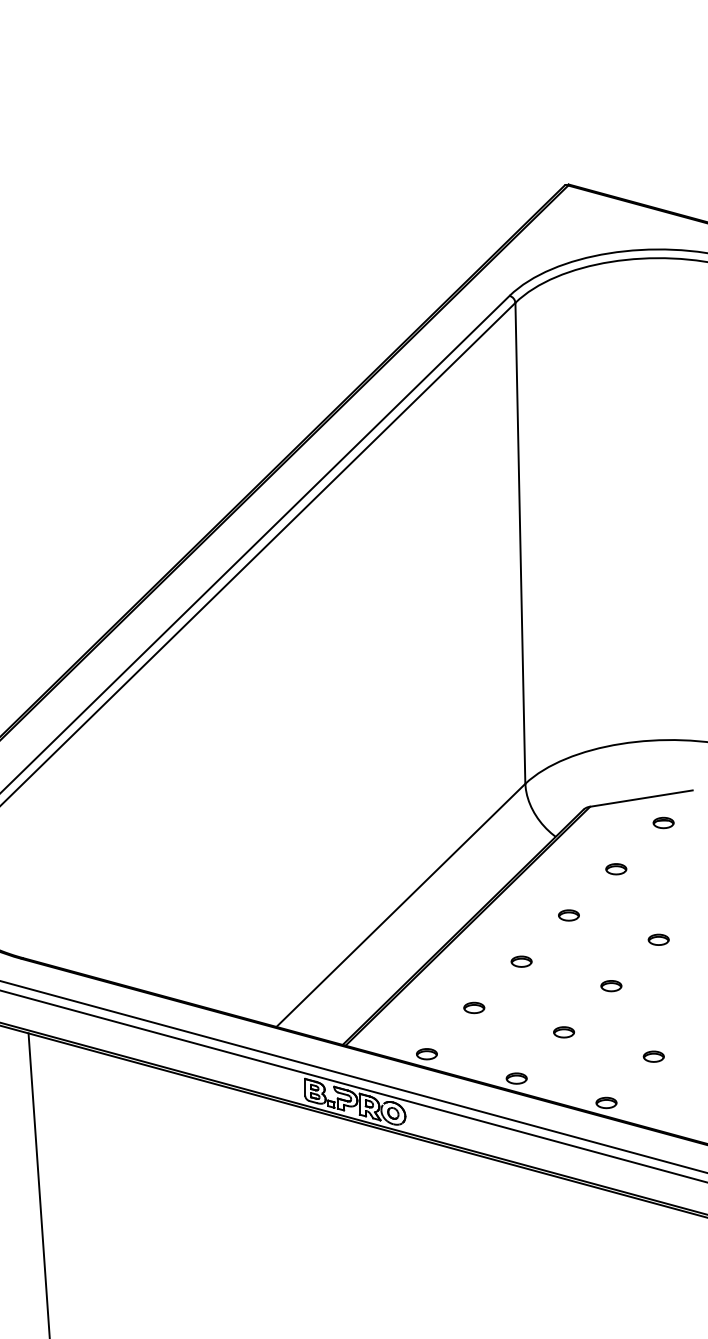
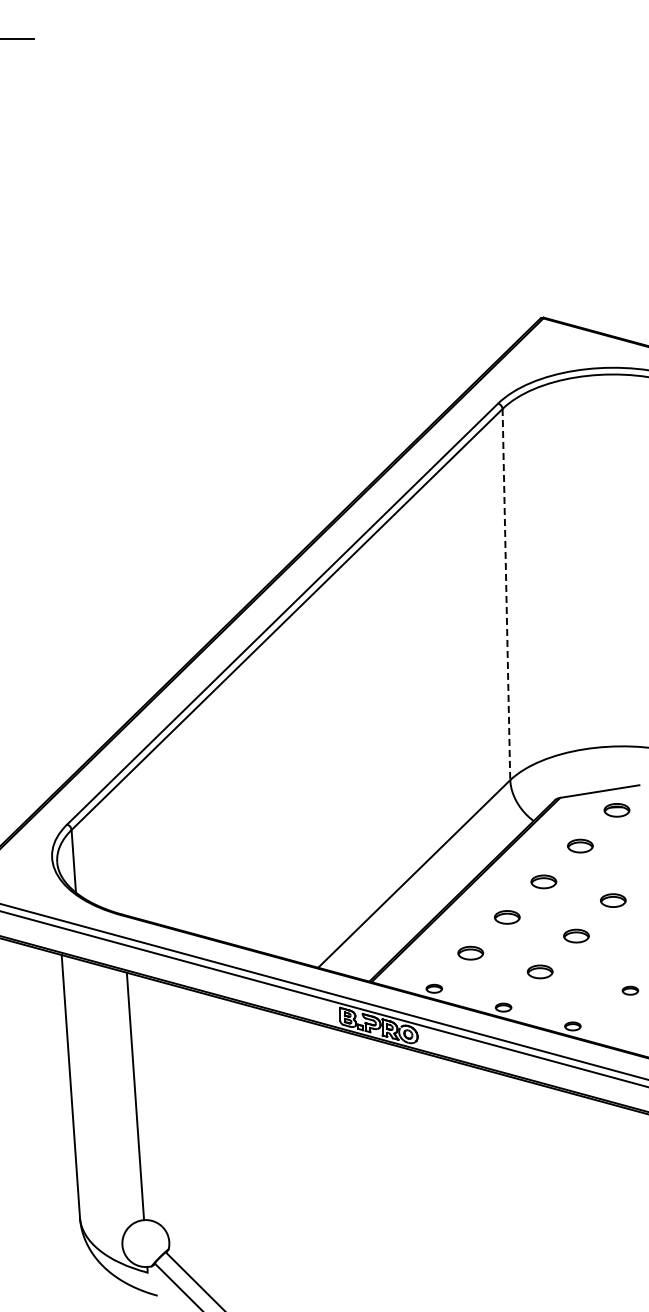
line: (520, 543) -> (506, 594), solid -> dashed
part: (663, 823) -> (616, 810), size x1.6
part: (616, 868) -> (580, 845), size x1.6
part: (568, 915) -> (543, 881), size x1.6
part: (657, 939) -> (612, 900), size x1.6
part: (521, 961) -> (507, 917), size x1.6
part: (611, 986) -> (576, 936), size x1.6
part: (473, 1007) -> (470, 952), size x1.6
part: (563, 1031) -> (539, 971), size x1.6
part: (653, 1056) -> (630, 990), moved

